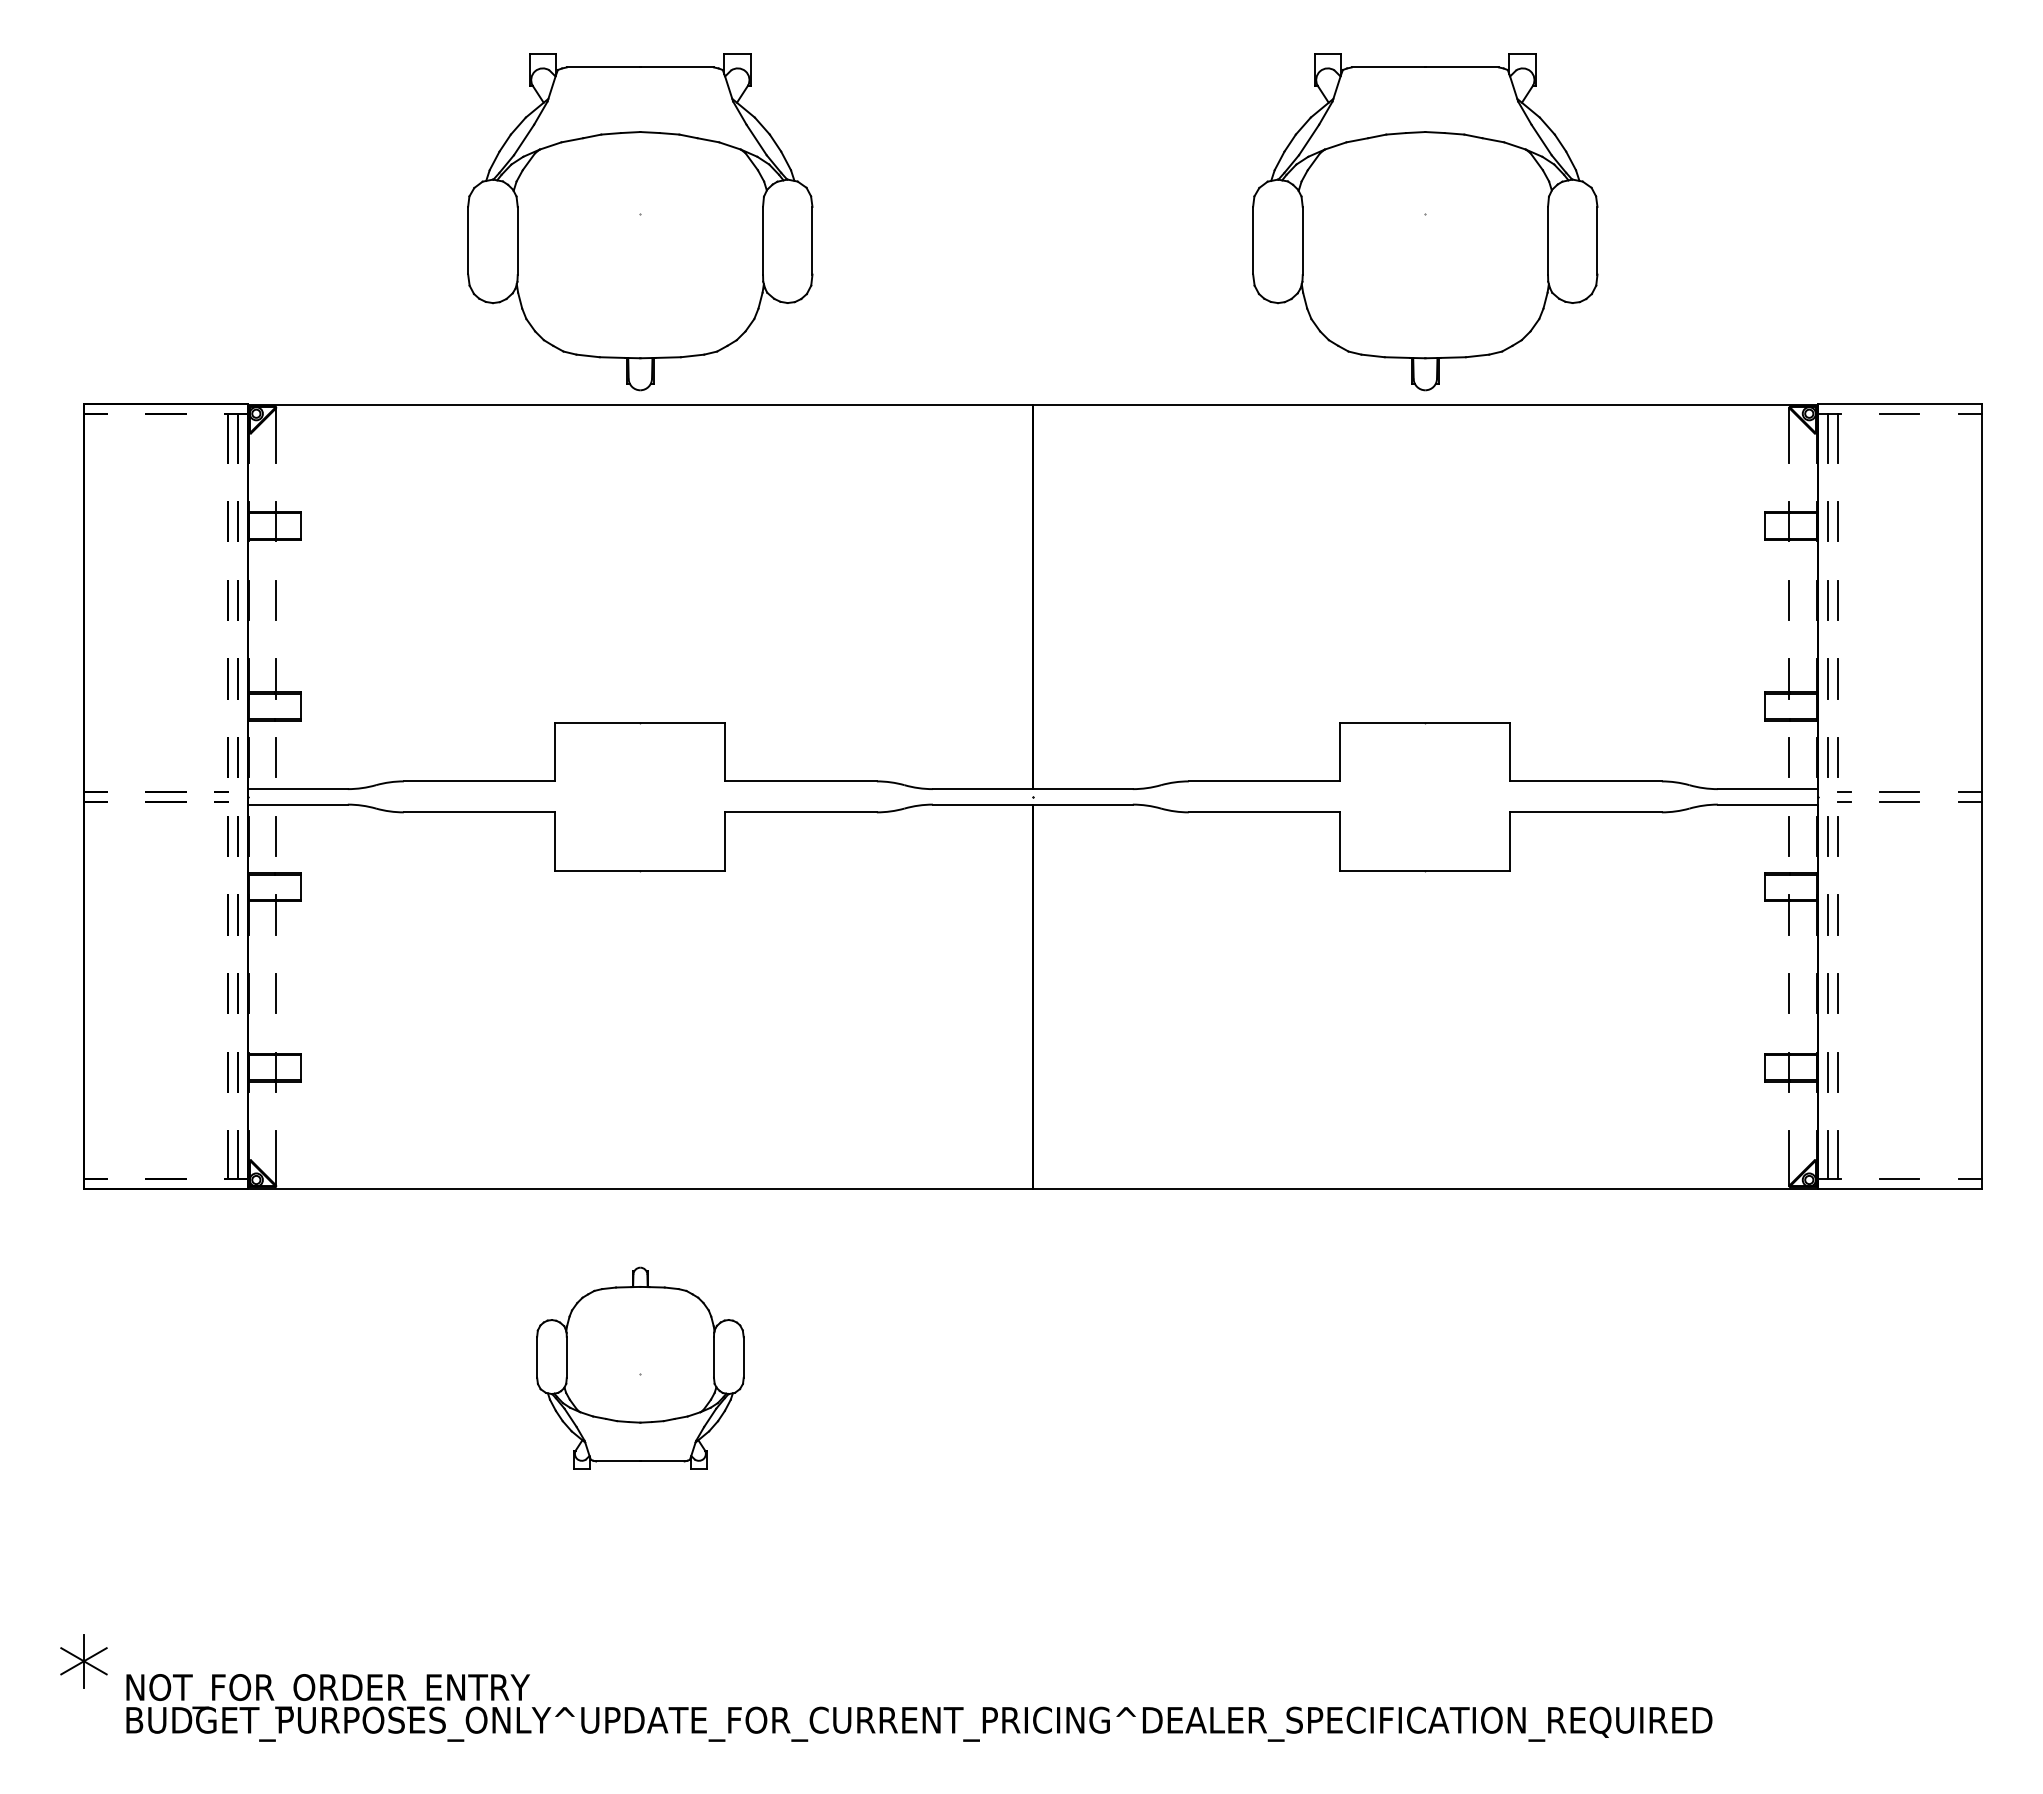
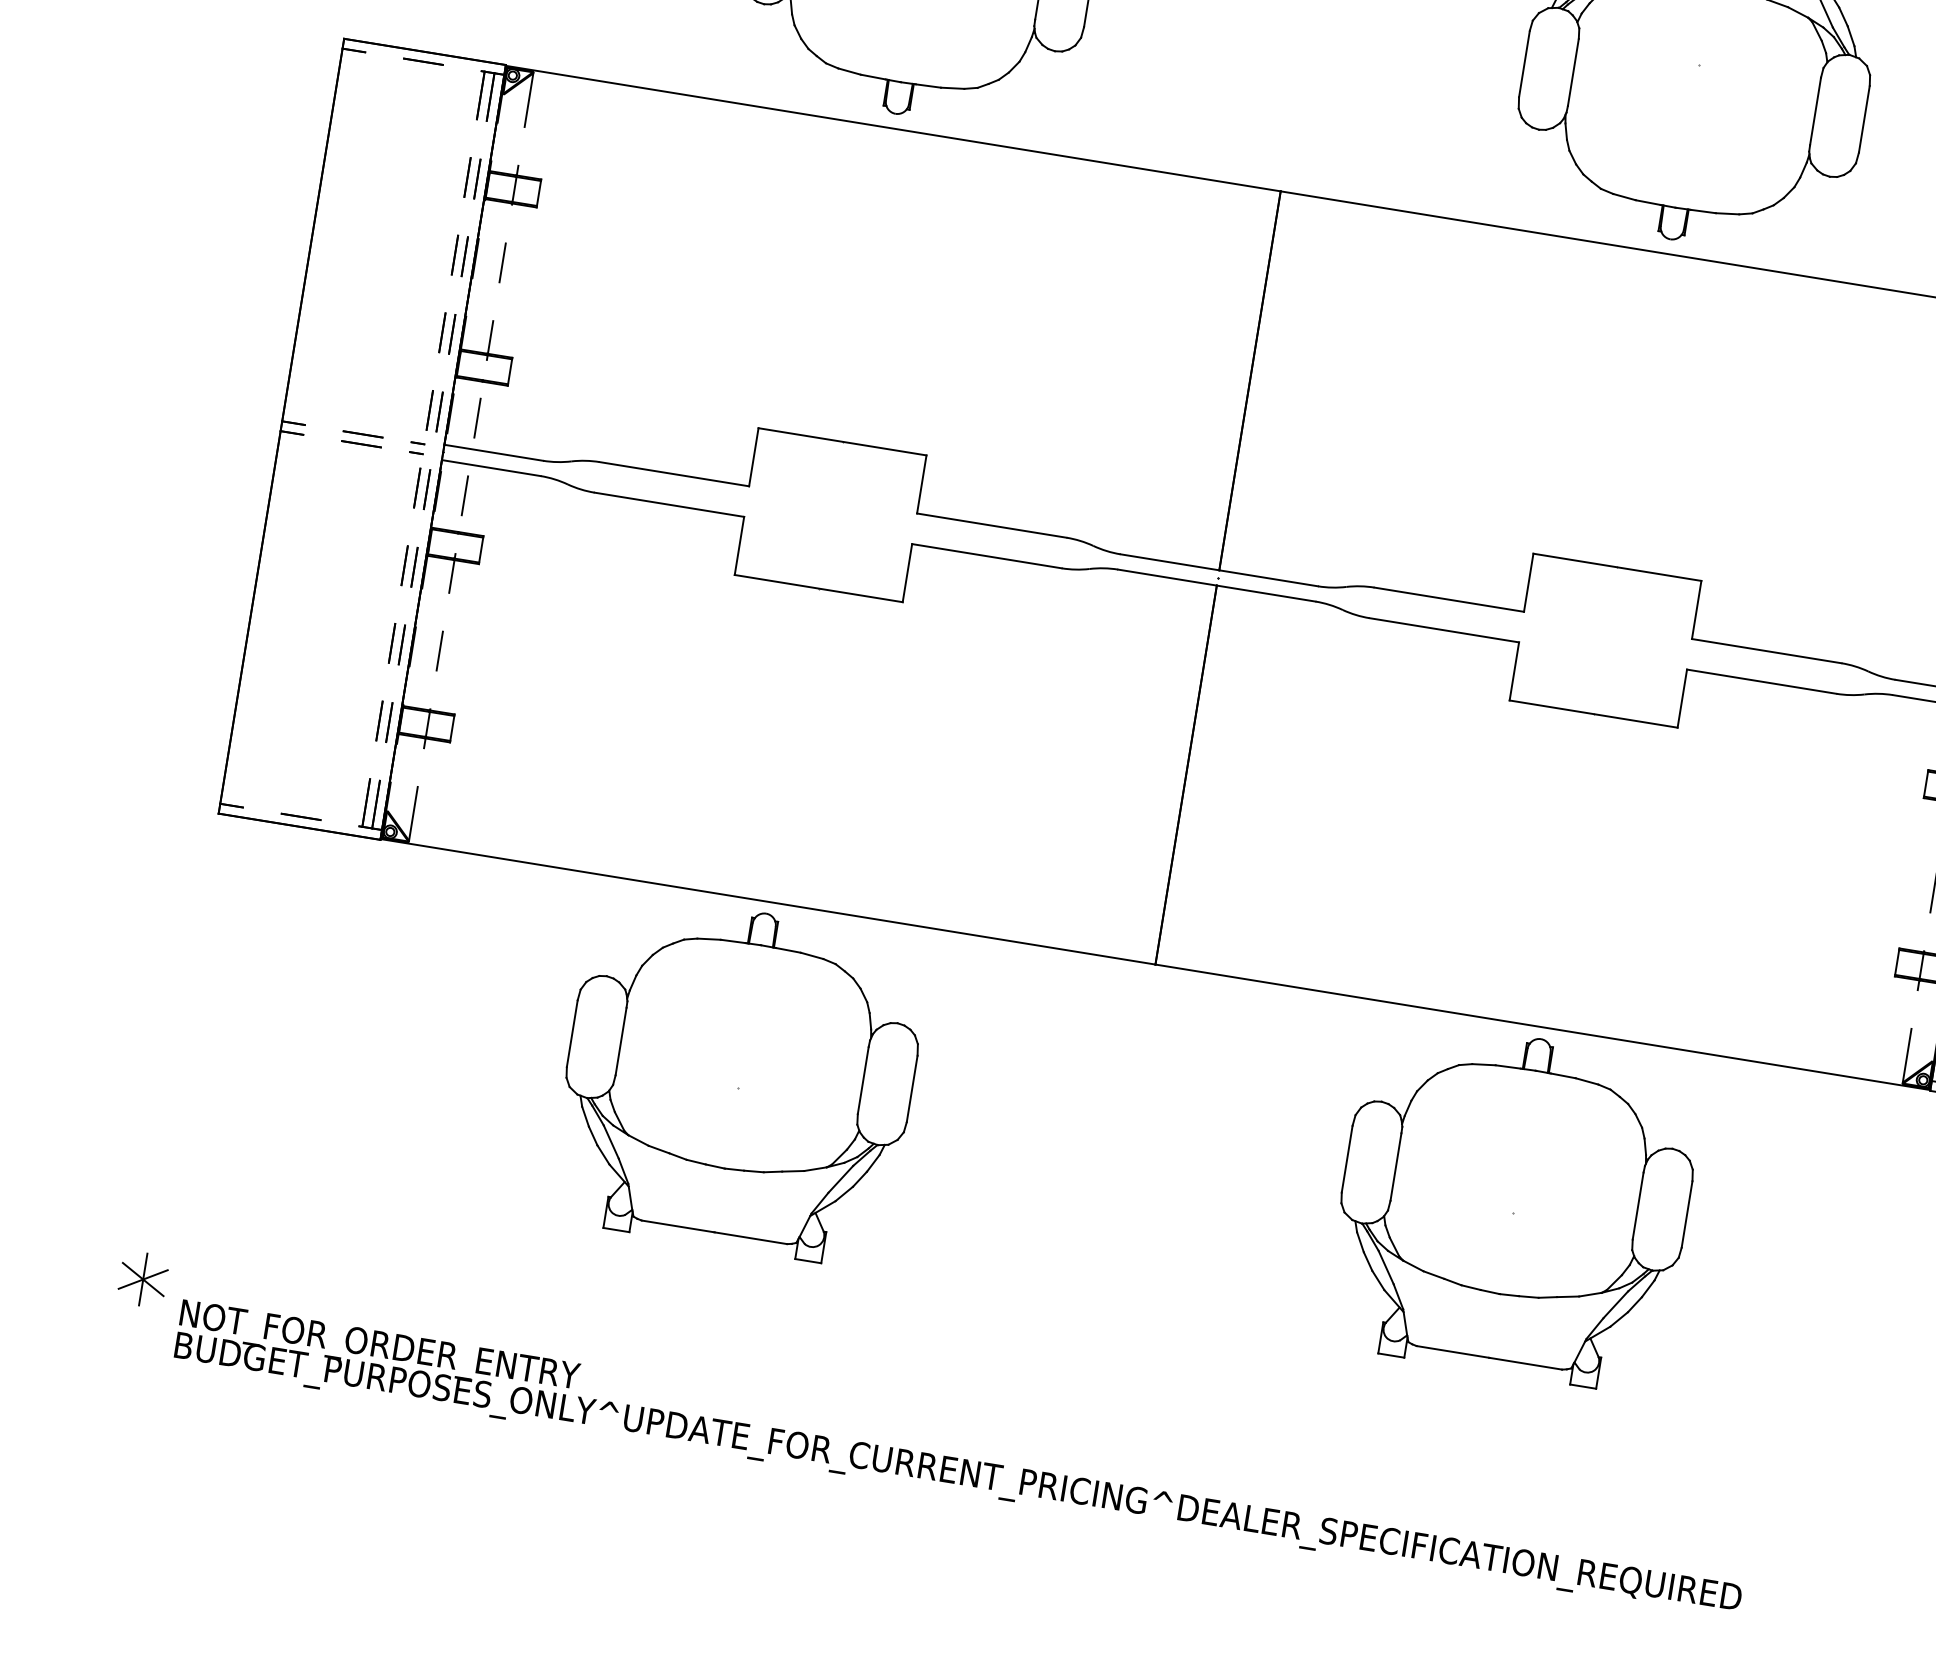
part: (640, 1368) -> (739, 1079), size x1.67
part: (1425, 1368) -> (1514, 1204), added

